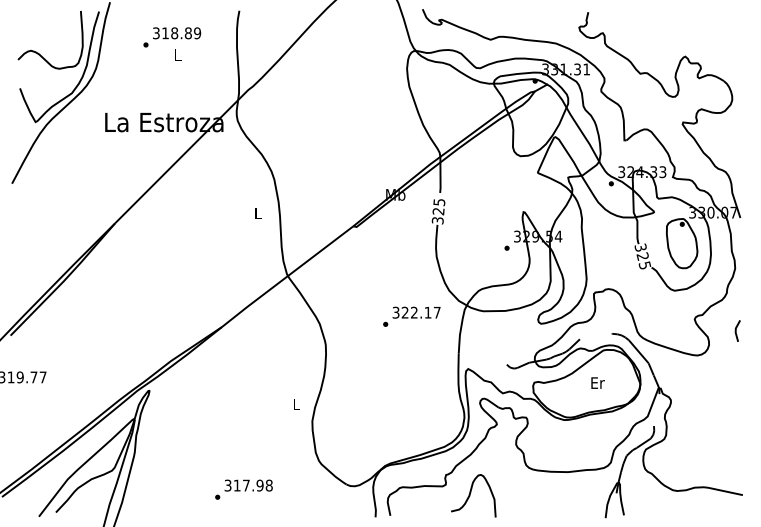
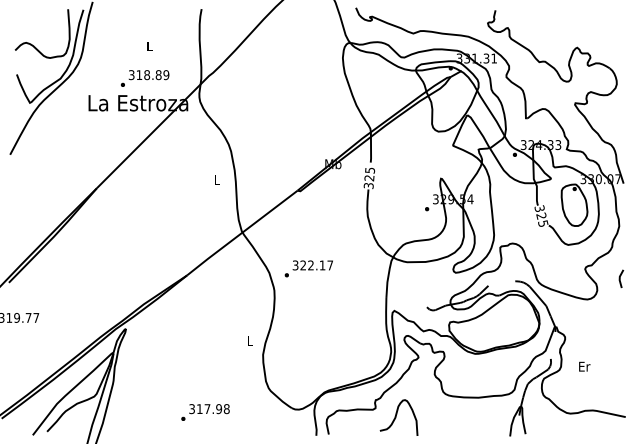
text: (172, 37) -> (145, 78), moved
text: (411, 316) -> (308, 268), moved
text: (597, 382) -> (584, 366), moved

